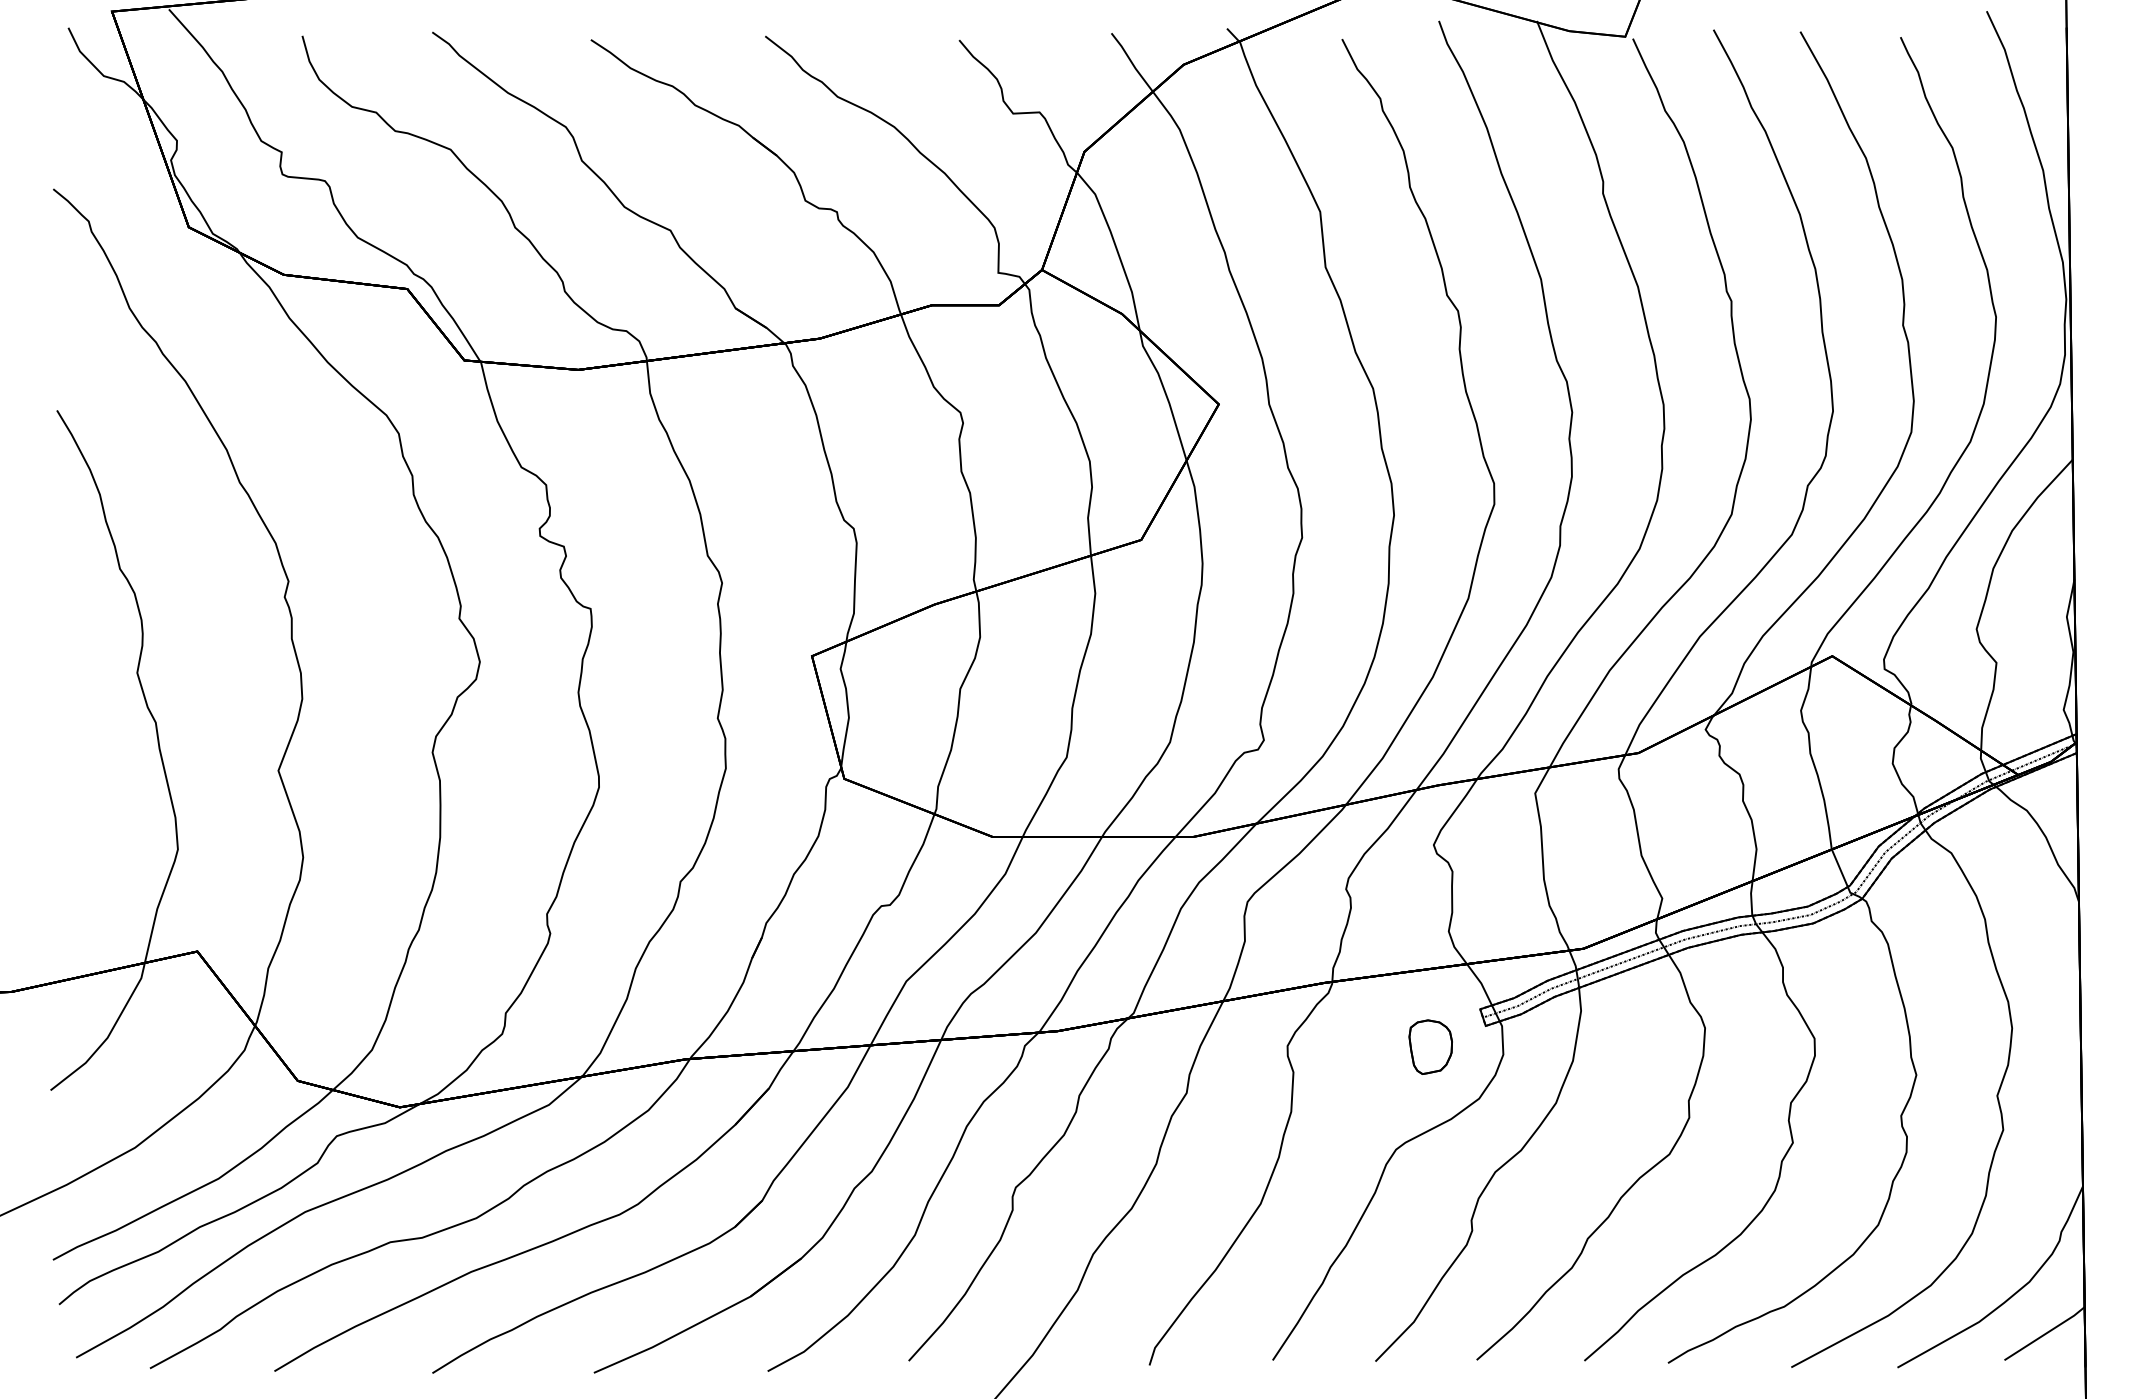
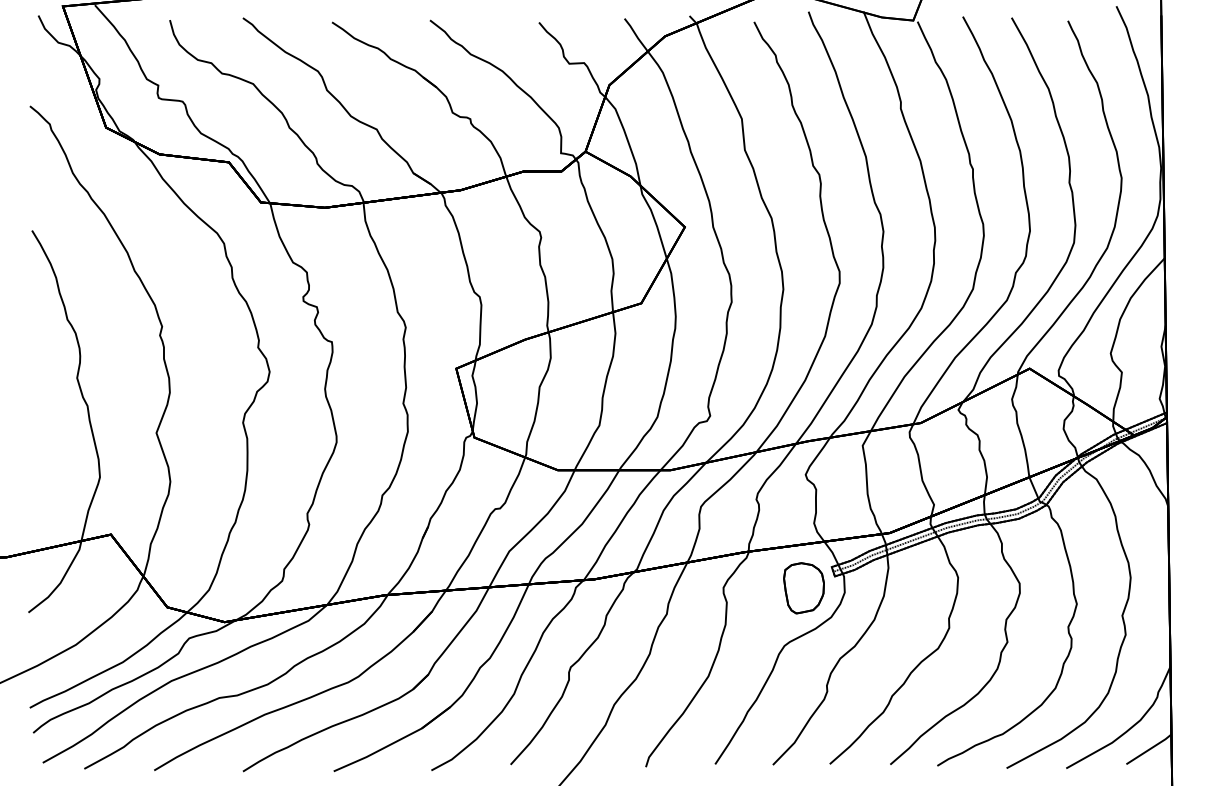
part: (1429, 1047) -> (803, 588), size x1.67

